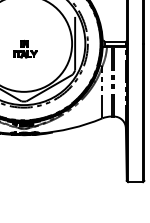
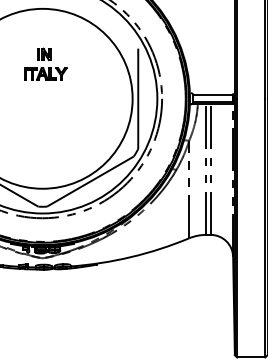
part: (25, 48) -> (45, 62), moved

